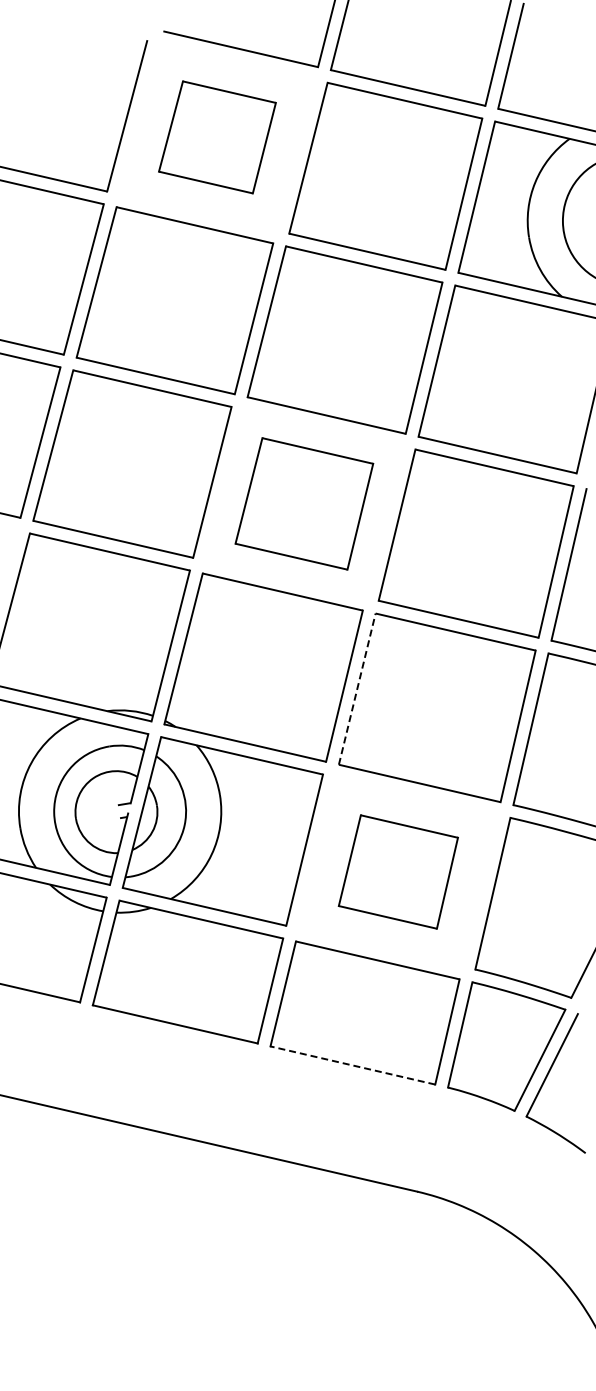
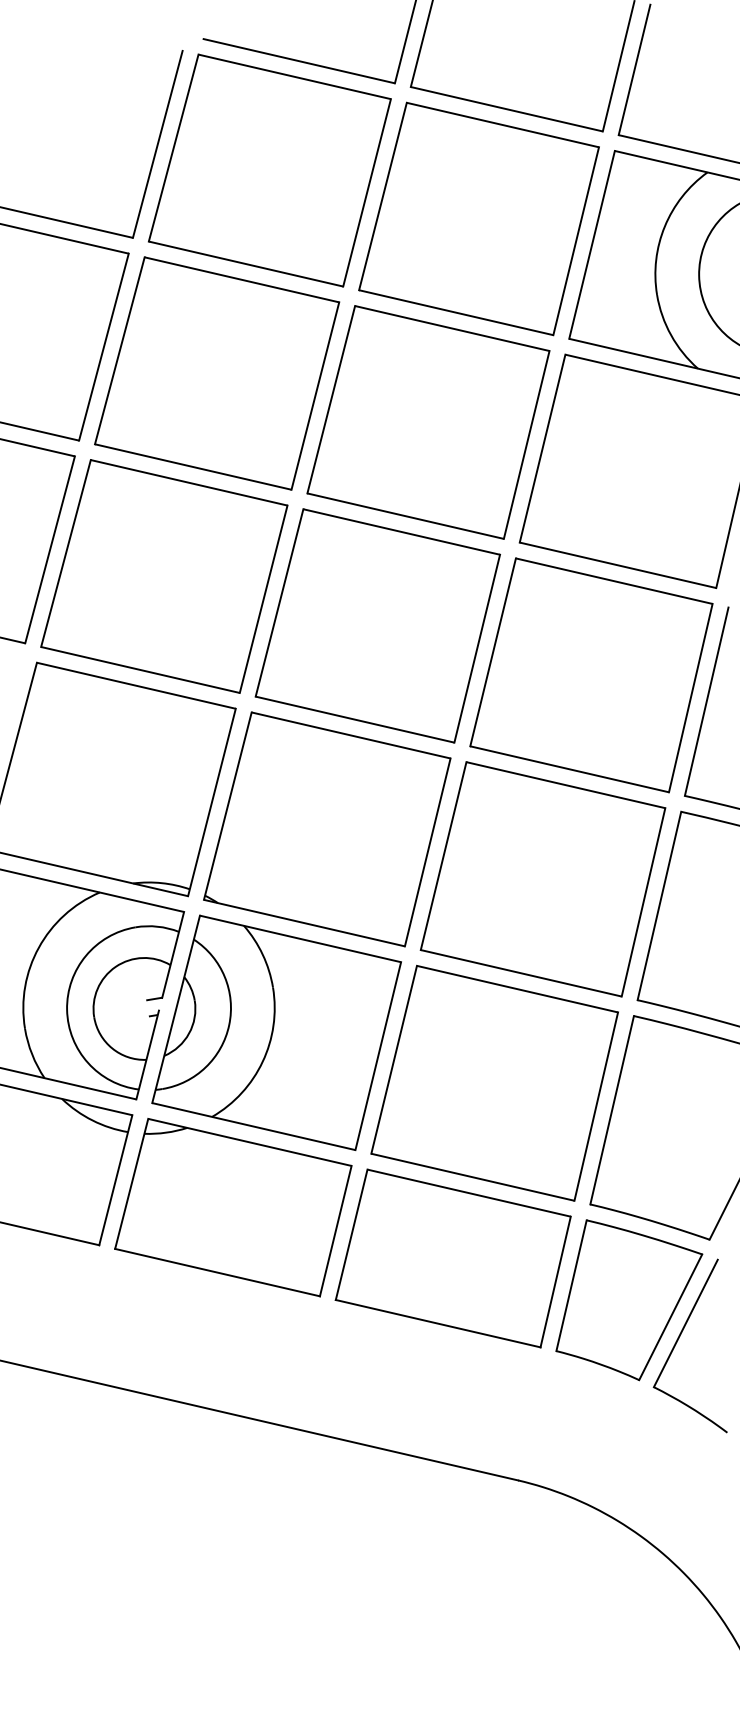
part: (217, 137) -> (269, 170), size x1.67
part: (304, 503) -> (378, 625), size x1.43
line: (357, 689) -> (443, 856), dashed -> solid
part: (398, 871) -> (494, 1082), size x1.67
line: (352, 1065) -> (437, 1323), dashed -> solid

